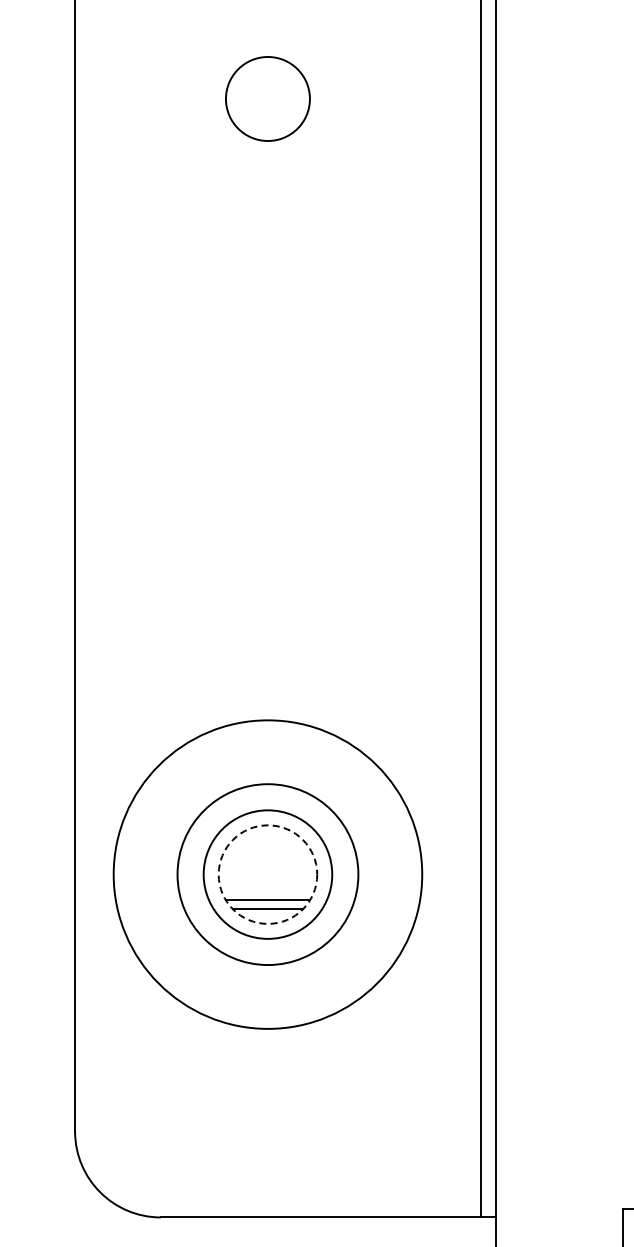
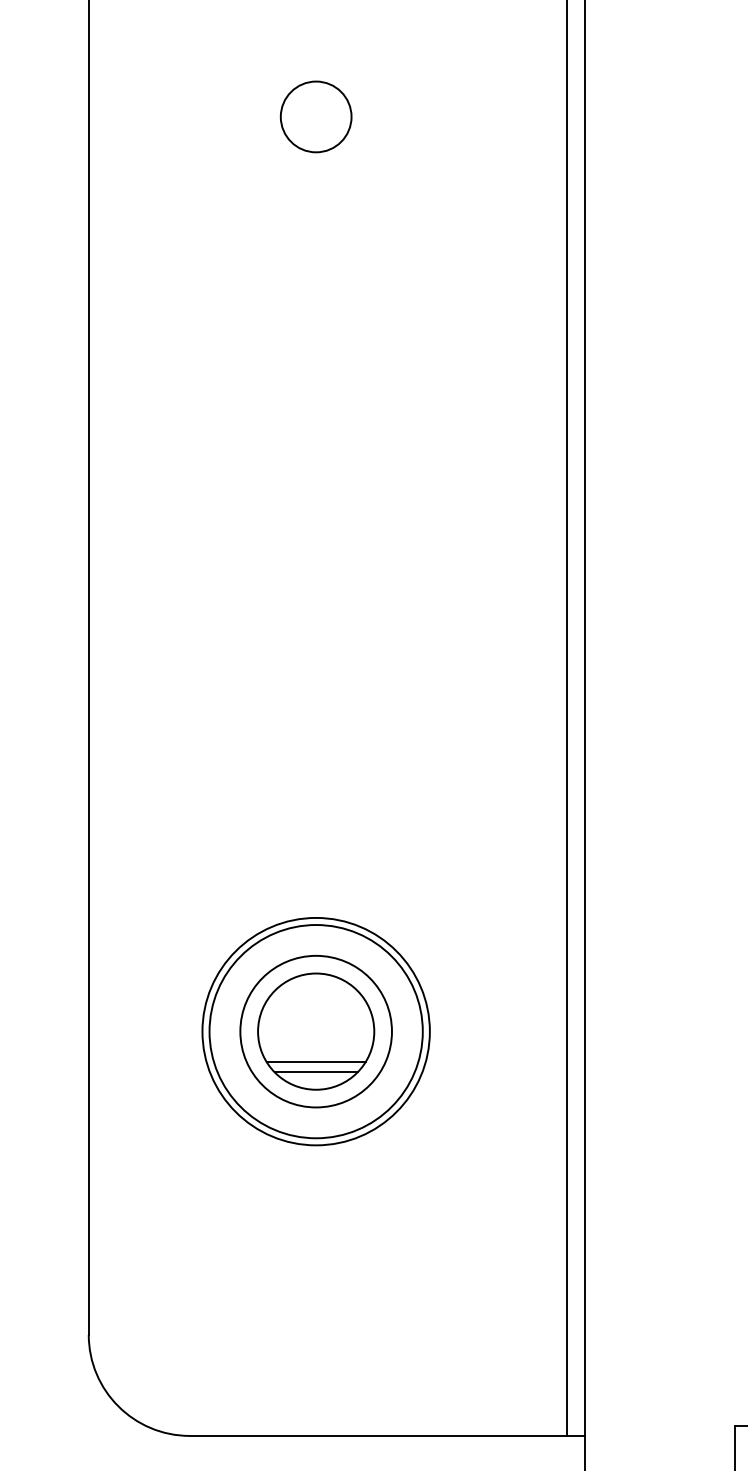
circle: (267, 98) -> (315, 116), size x0.71
circle: (267, 874) -> (315, 1031), dashed -> solid
circle: (267, 874) -> (315, 1031), size x0.62

